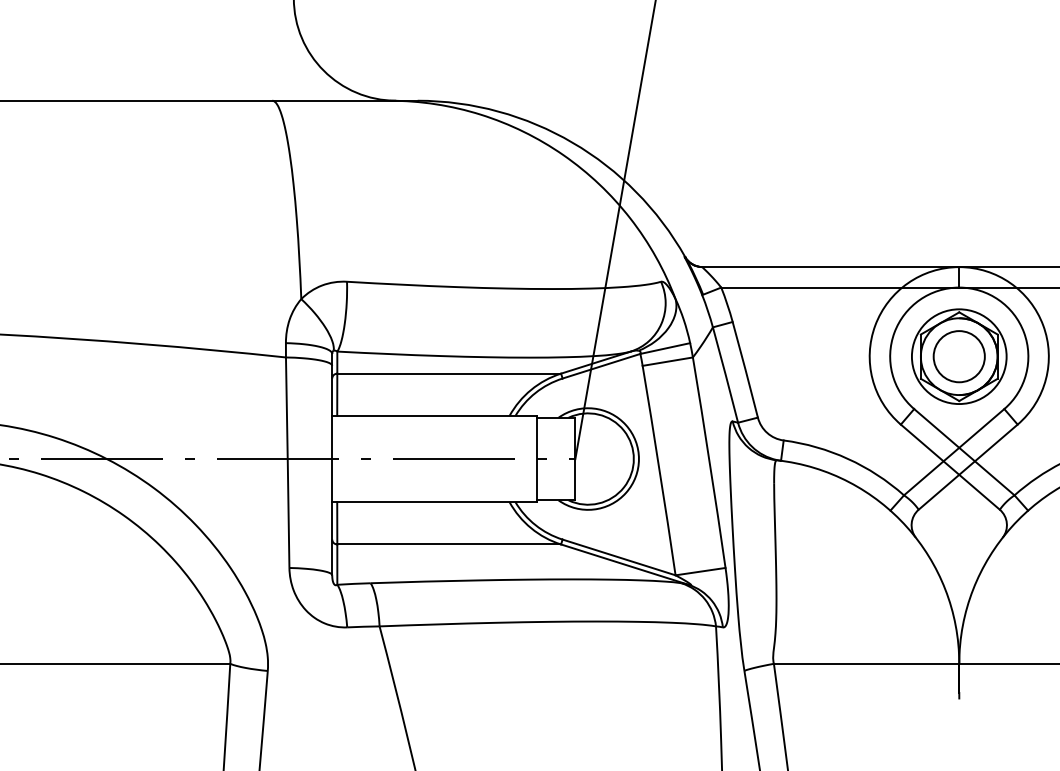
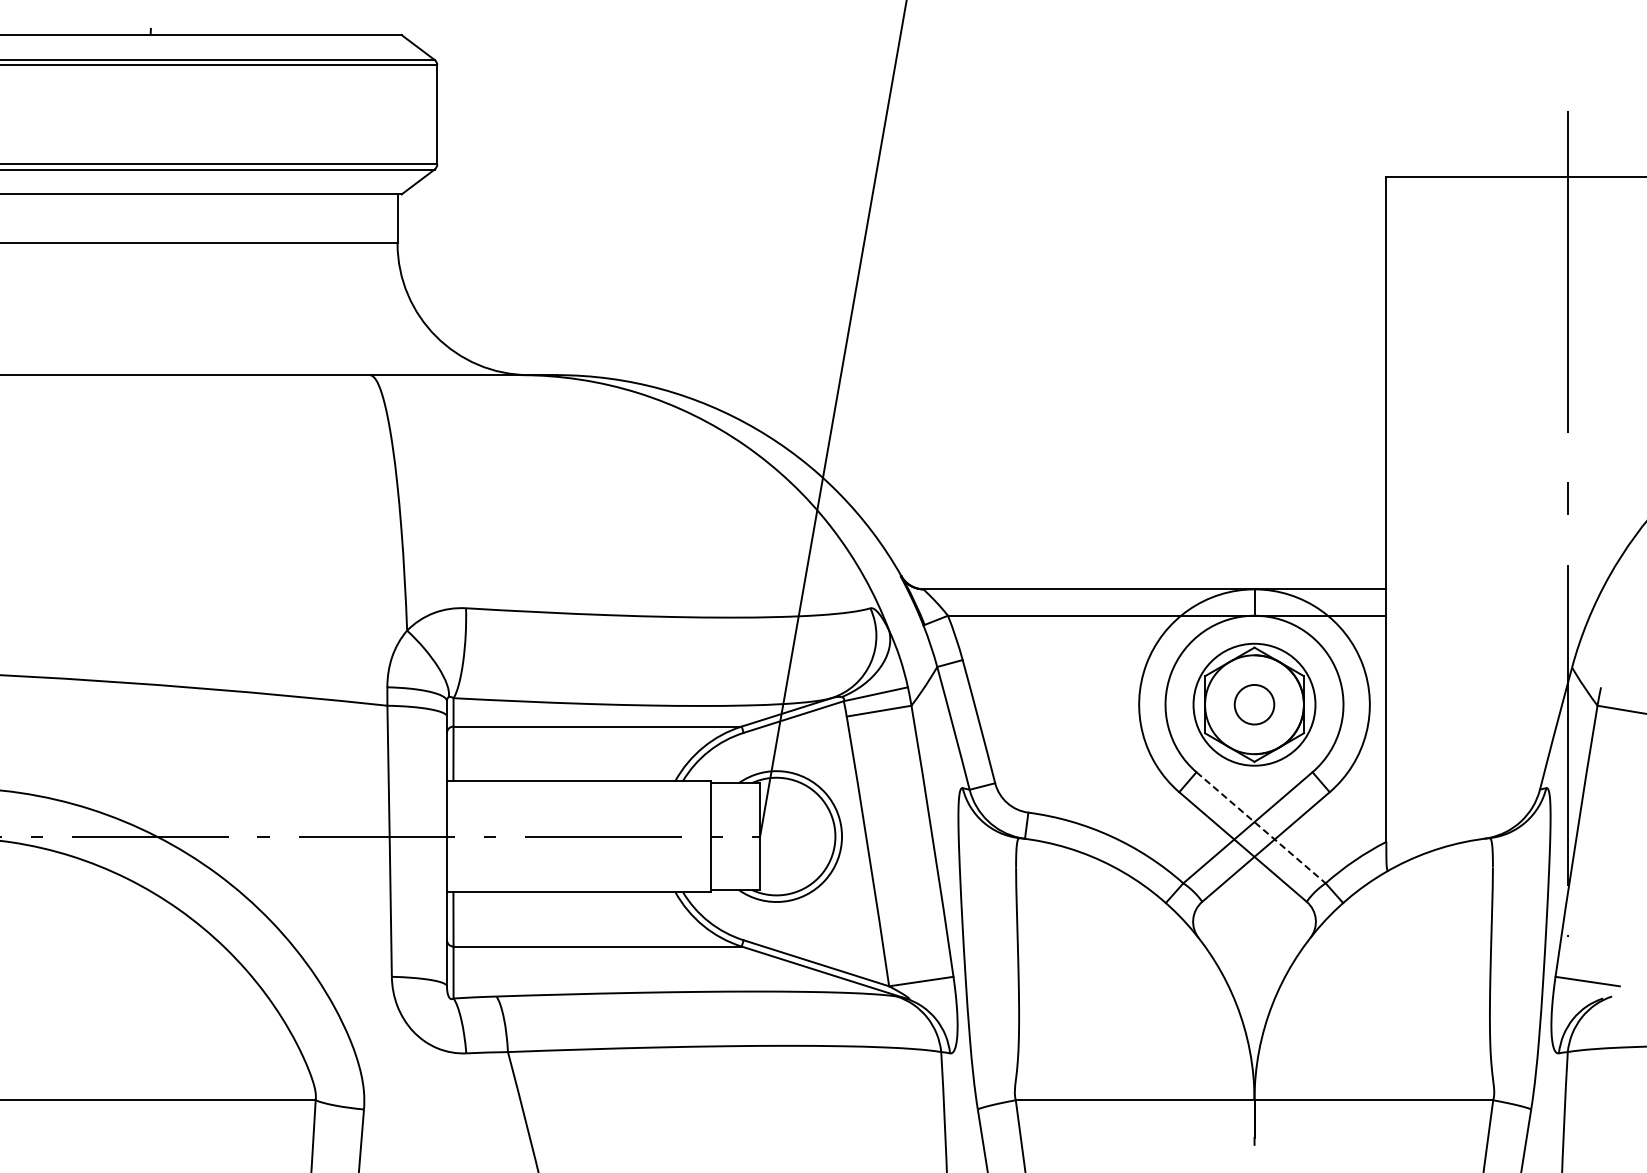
circle: (959, 356) -> (1254, 704), size x0.6
line: (964, 452) -> (1261, 828), solid -> dashed

